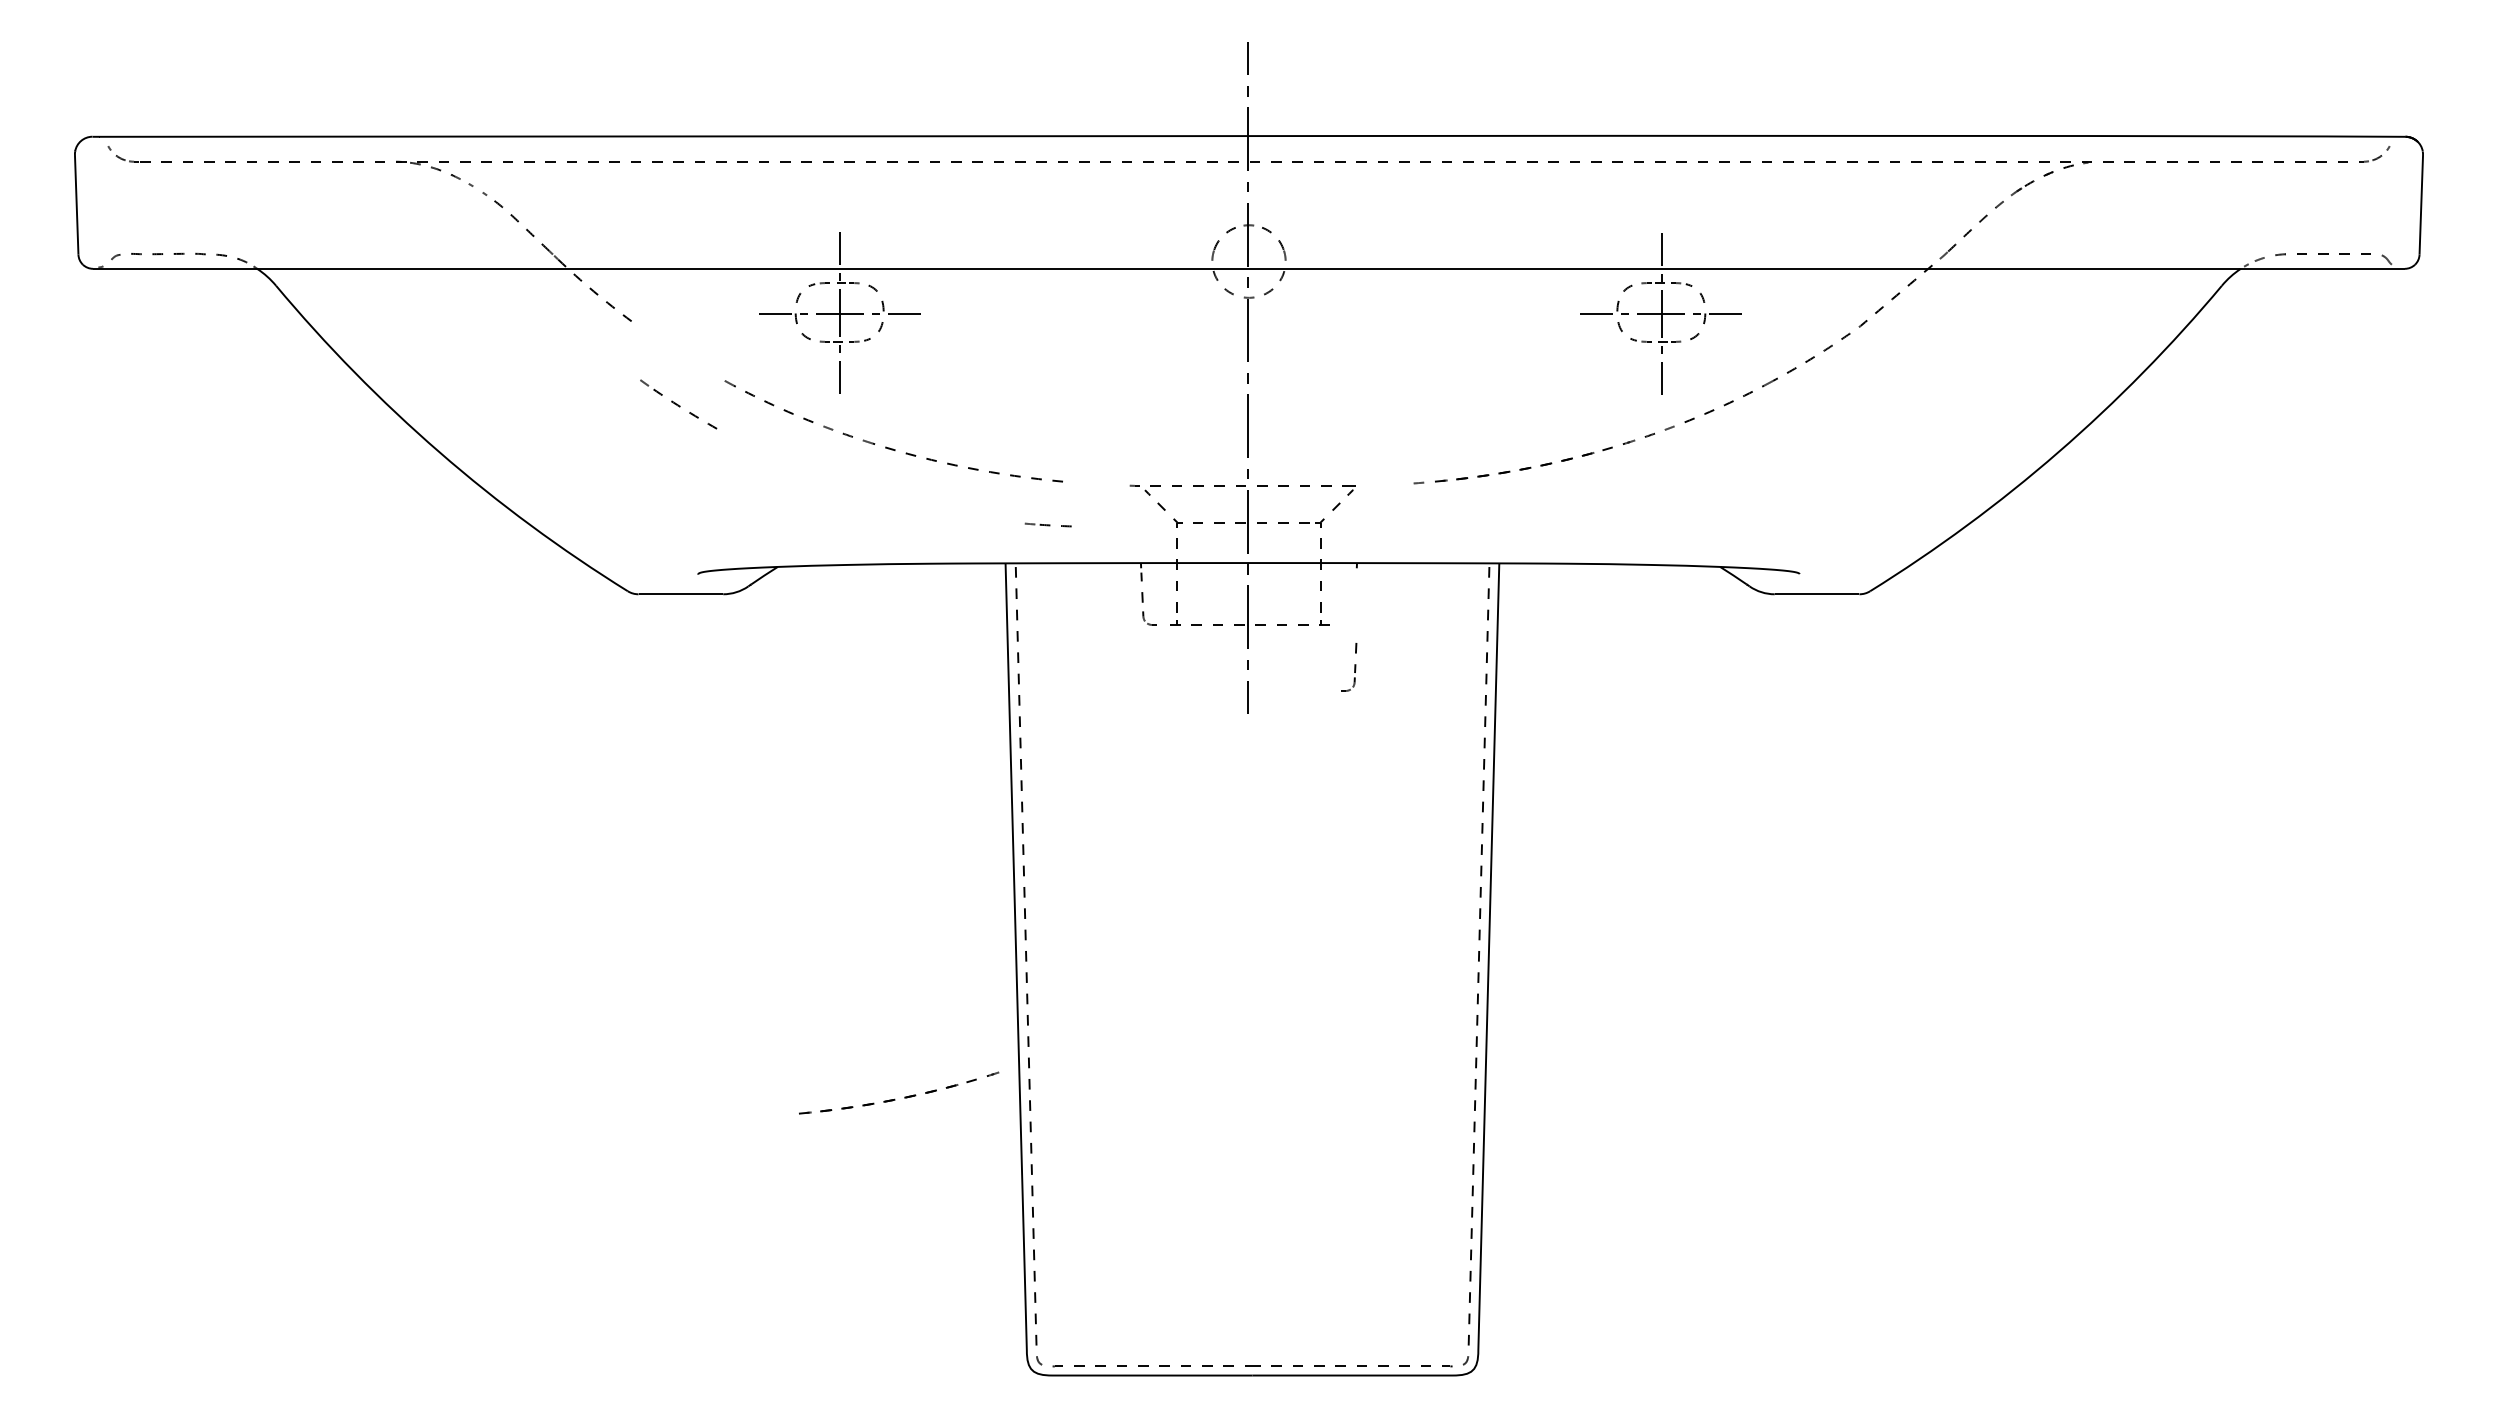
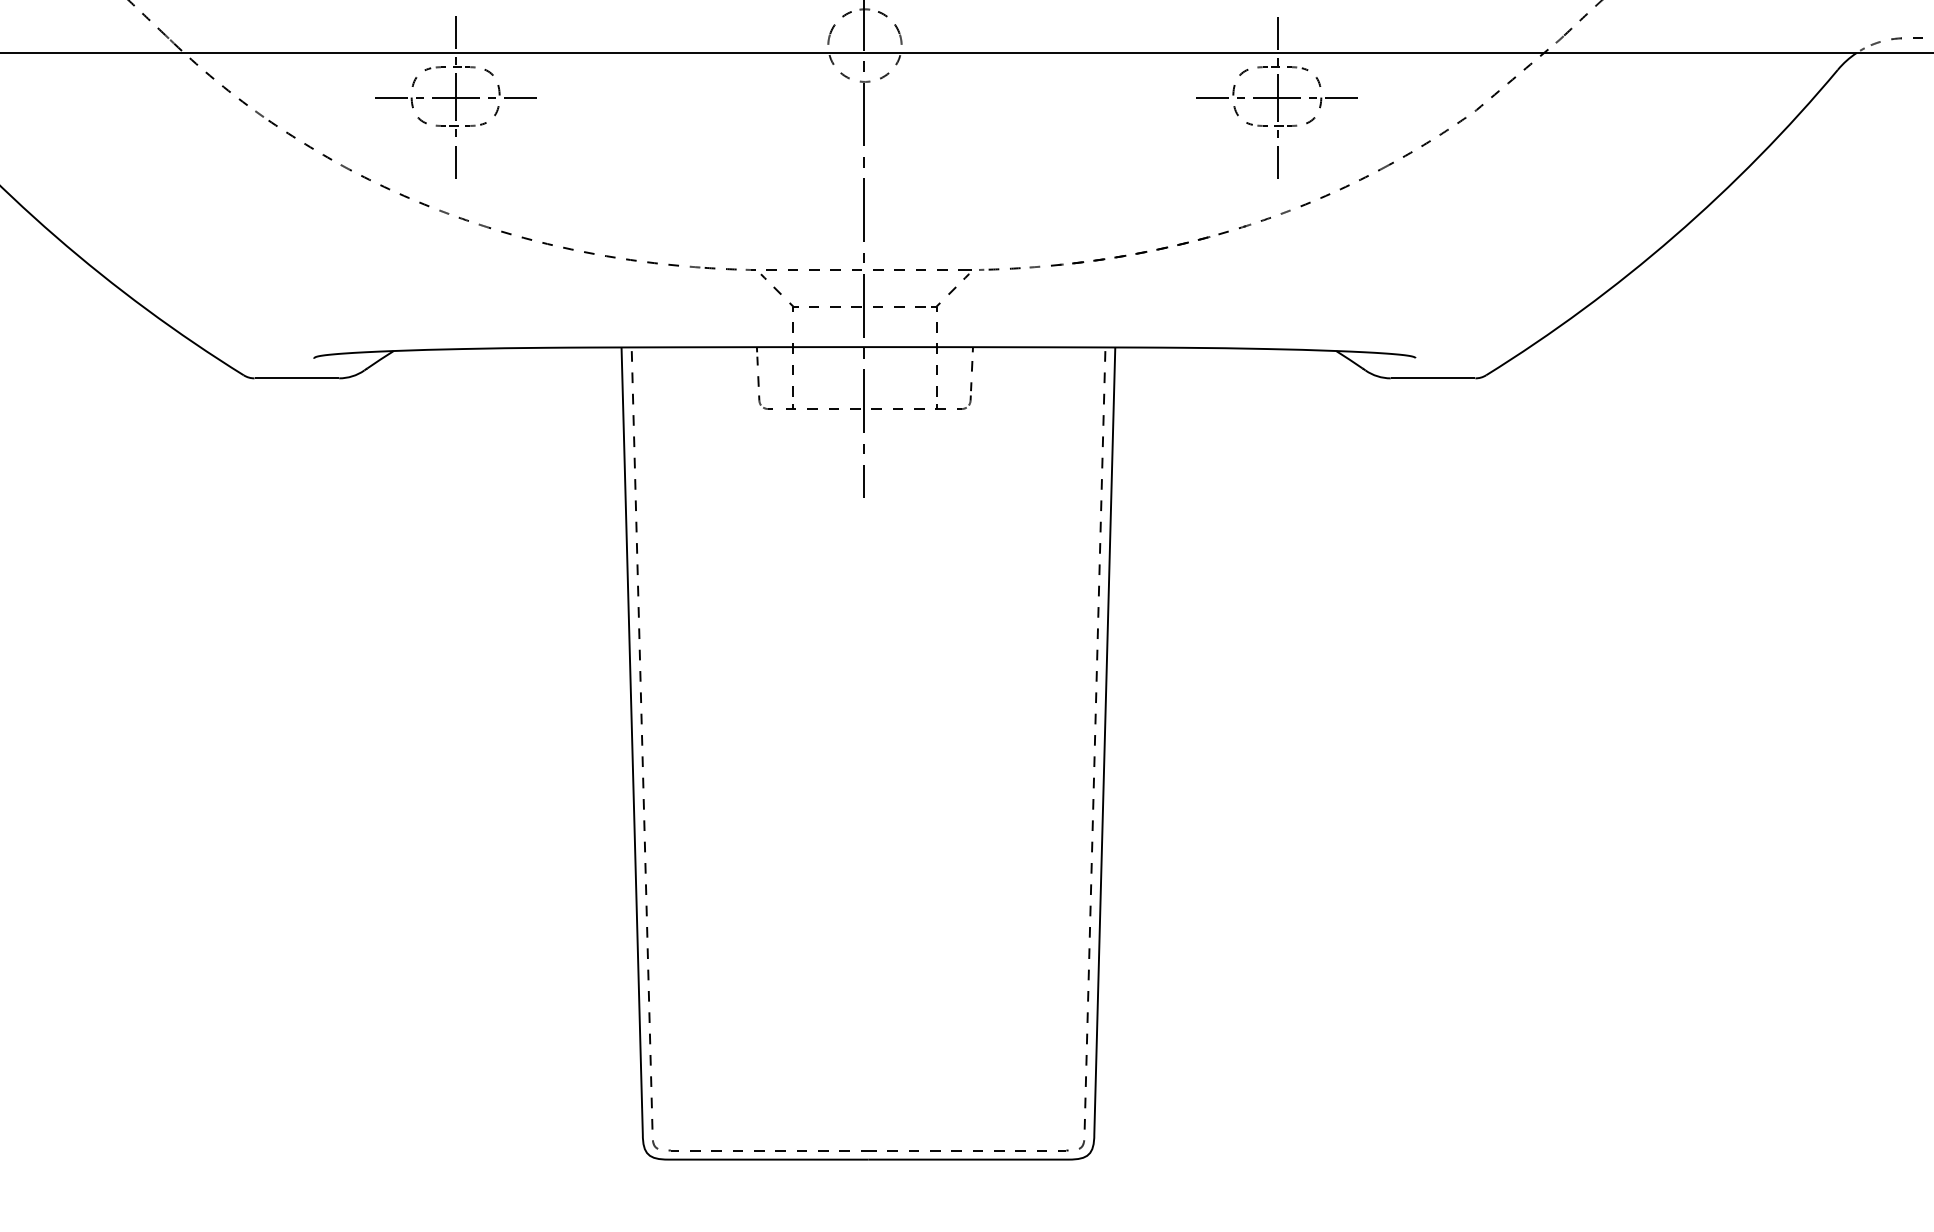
part: (678, 404) -> (293, 135), moved
part: (1383, 484) -> (999, 268), added
part: (1047, 524) -> (712, 267), moved
part: (1349, 667) -> (965, 385), moved
part: (904, 1096) -> (520, 880), removed

